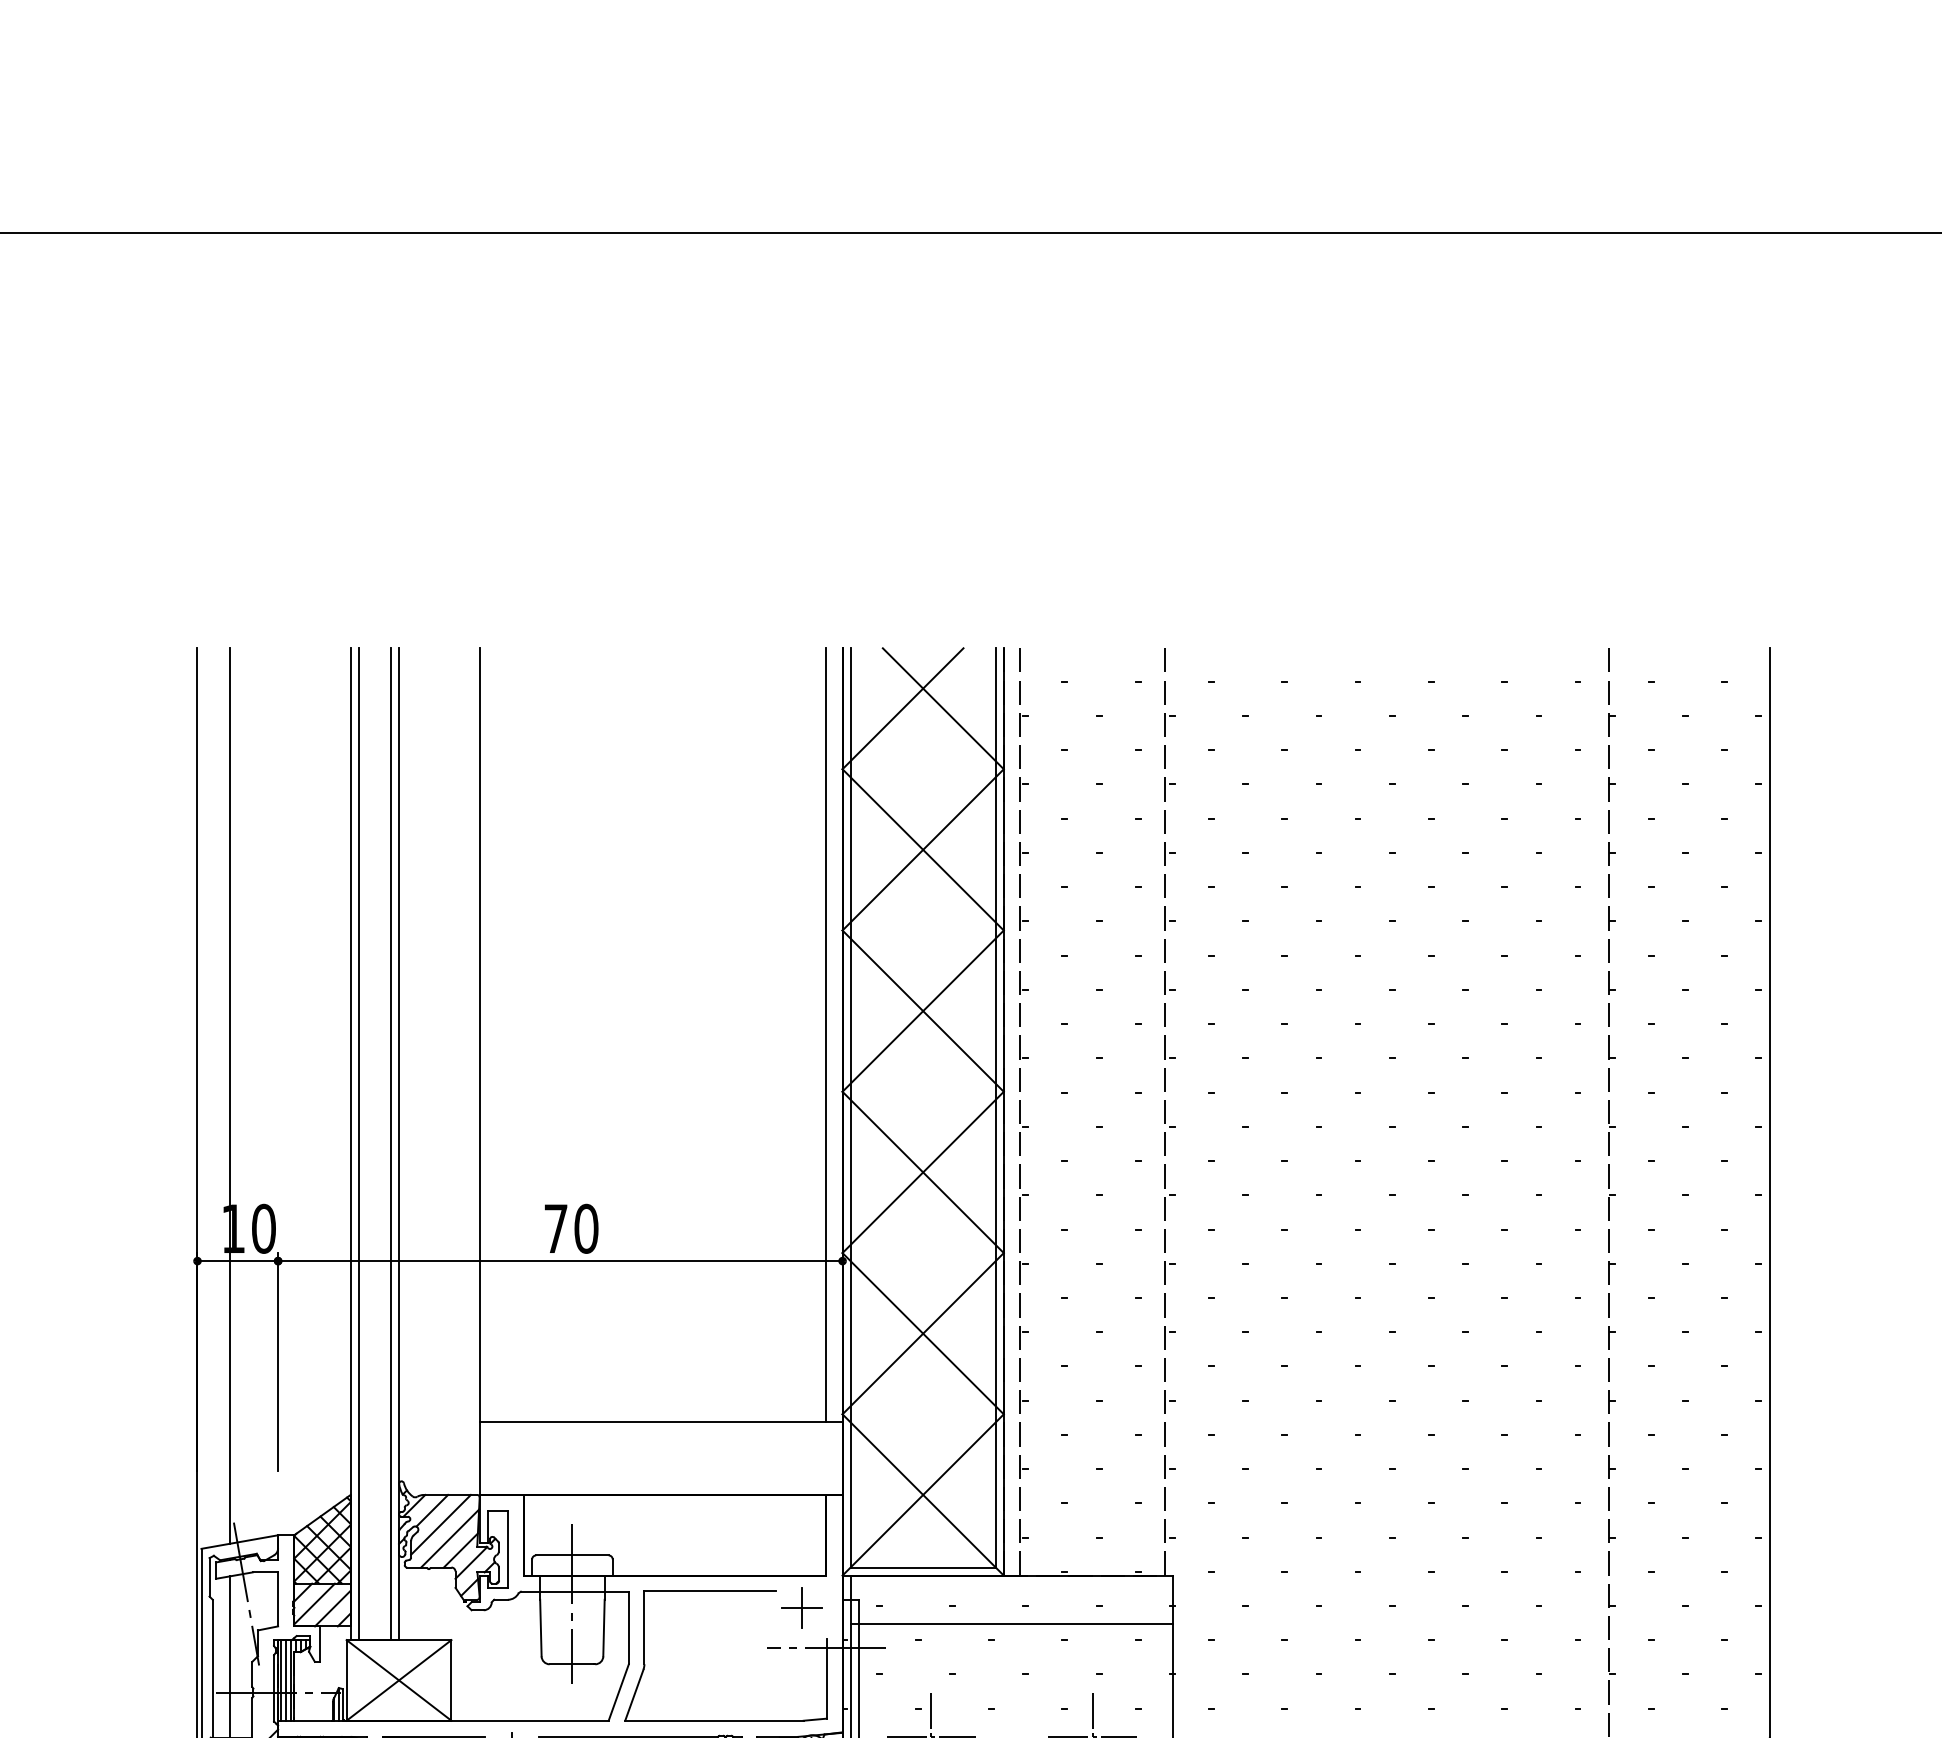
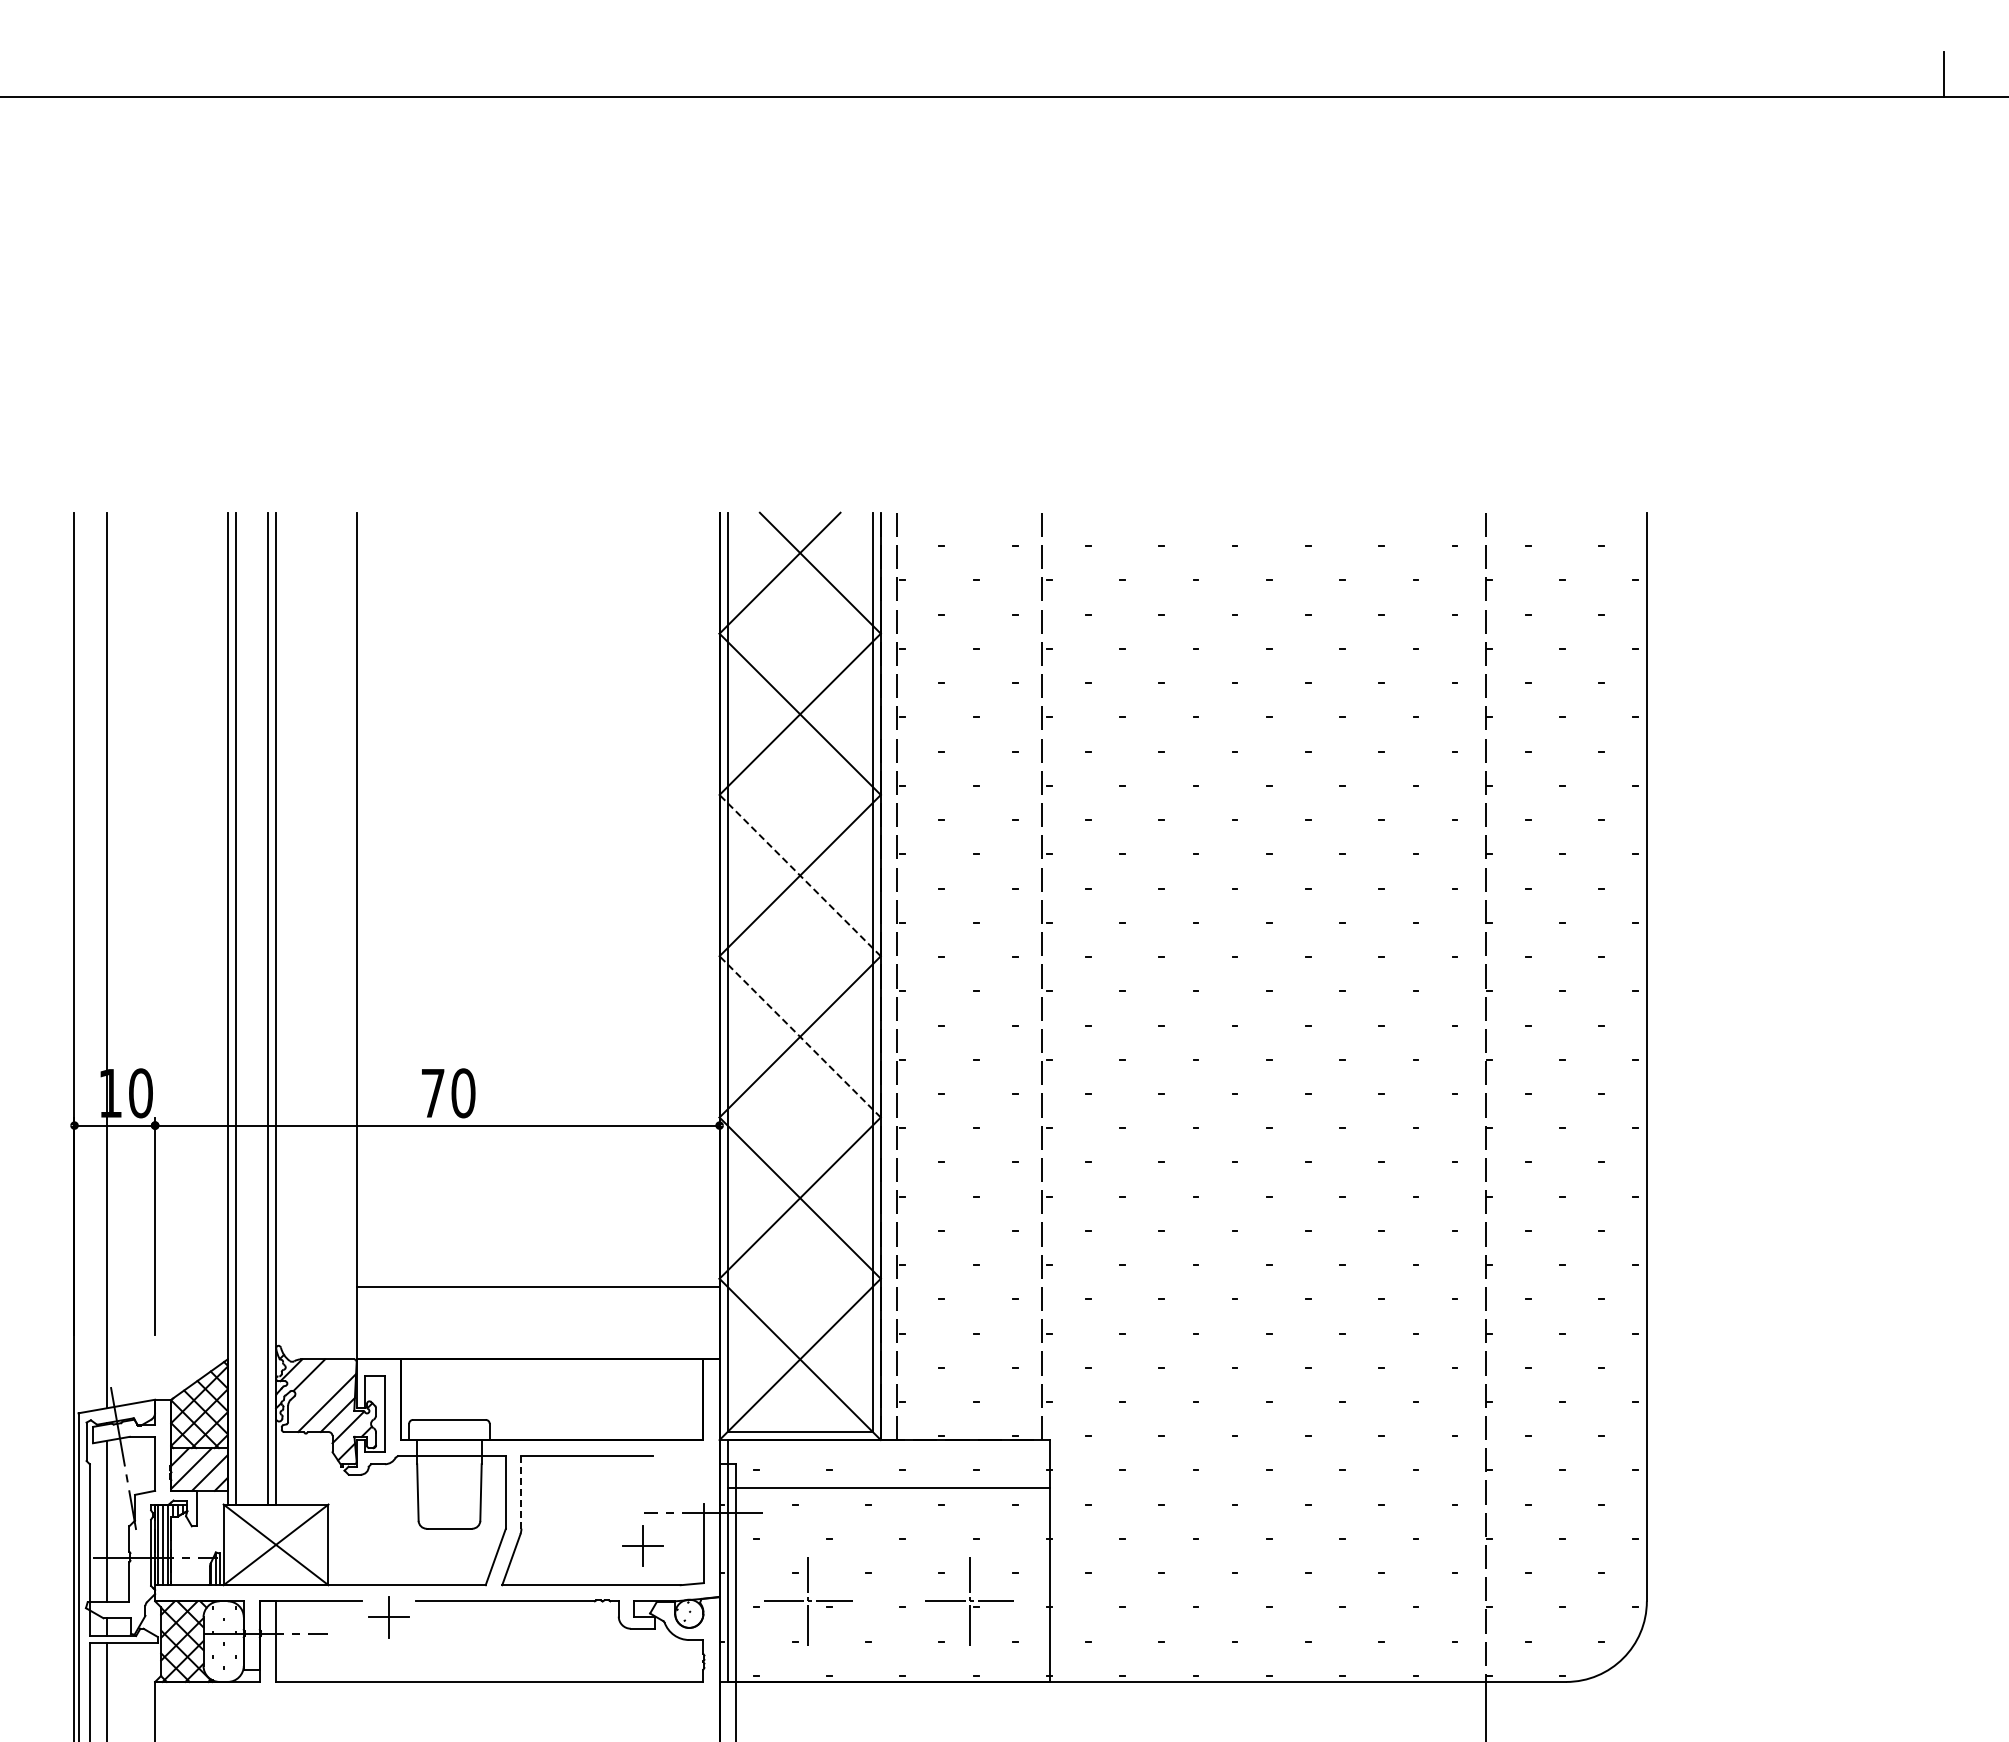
line: (922, 1011) -> (799, 875), solid -> dashed
line: (826, 1035) -> (703, 899), removed
line: (922, 1172) -> (799, 1036), solid -> dashed
line: (440, 1525) -> (317, 1389), removed
line: (572, 1604) -> (449, 1468), removed
part: (801, 1607) -> (642, 1545), moved
line: (644, 1628) -> (521, 1492), solid -> dashed

